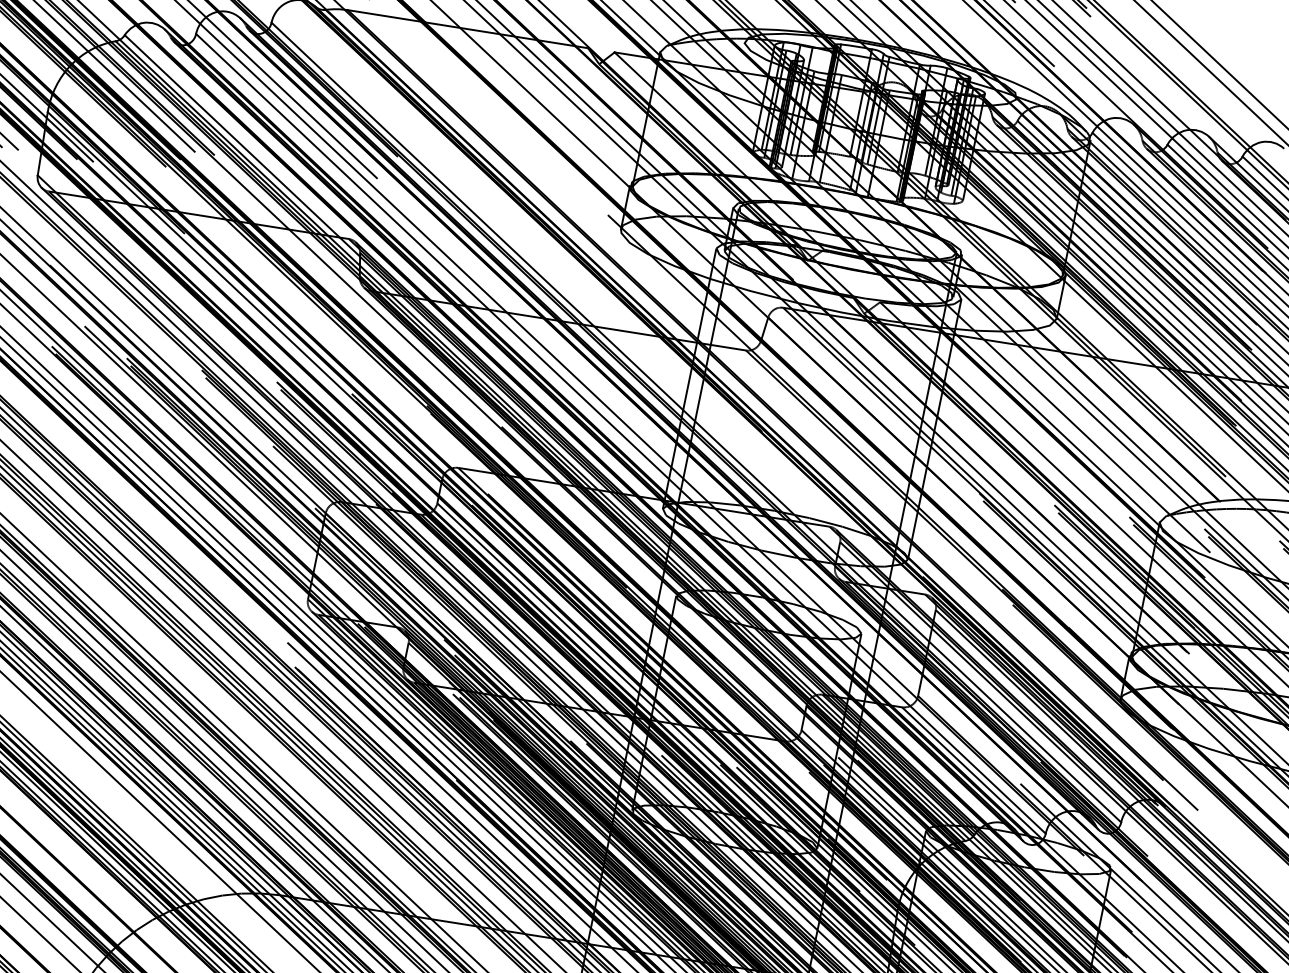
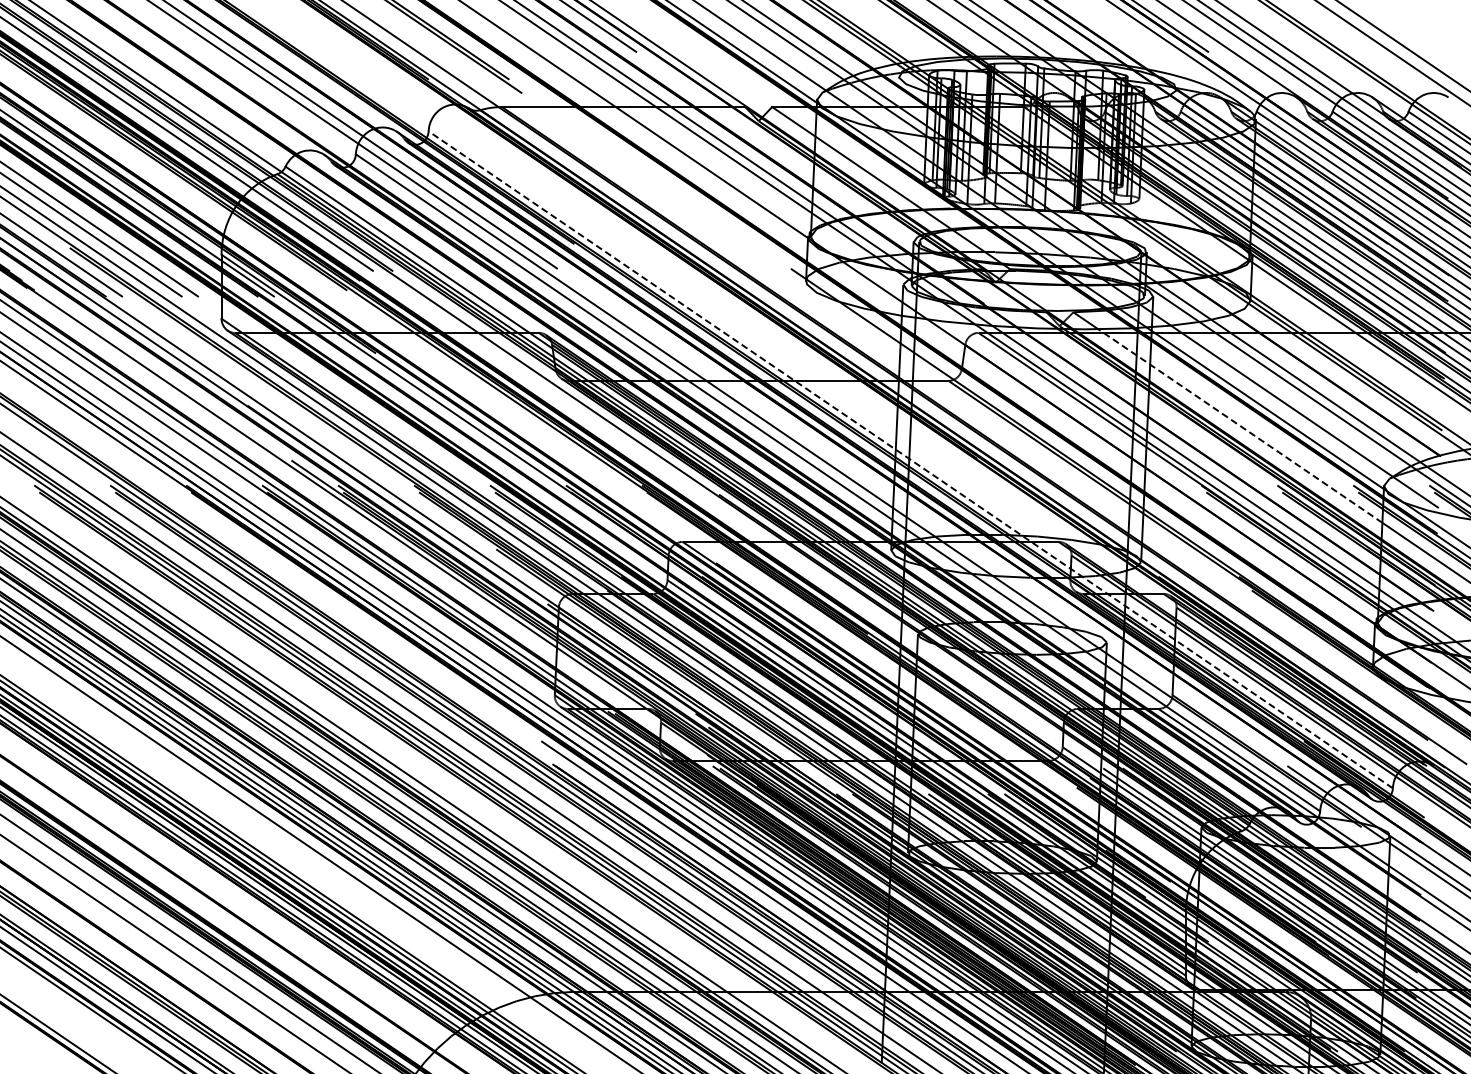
line: (696, 422) -> (910, 459), solid -> dashed
line: (1027, 441) -> (1240, 426), solid -> dashed

